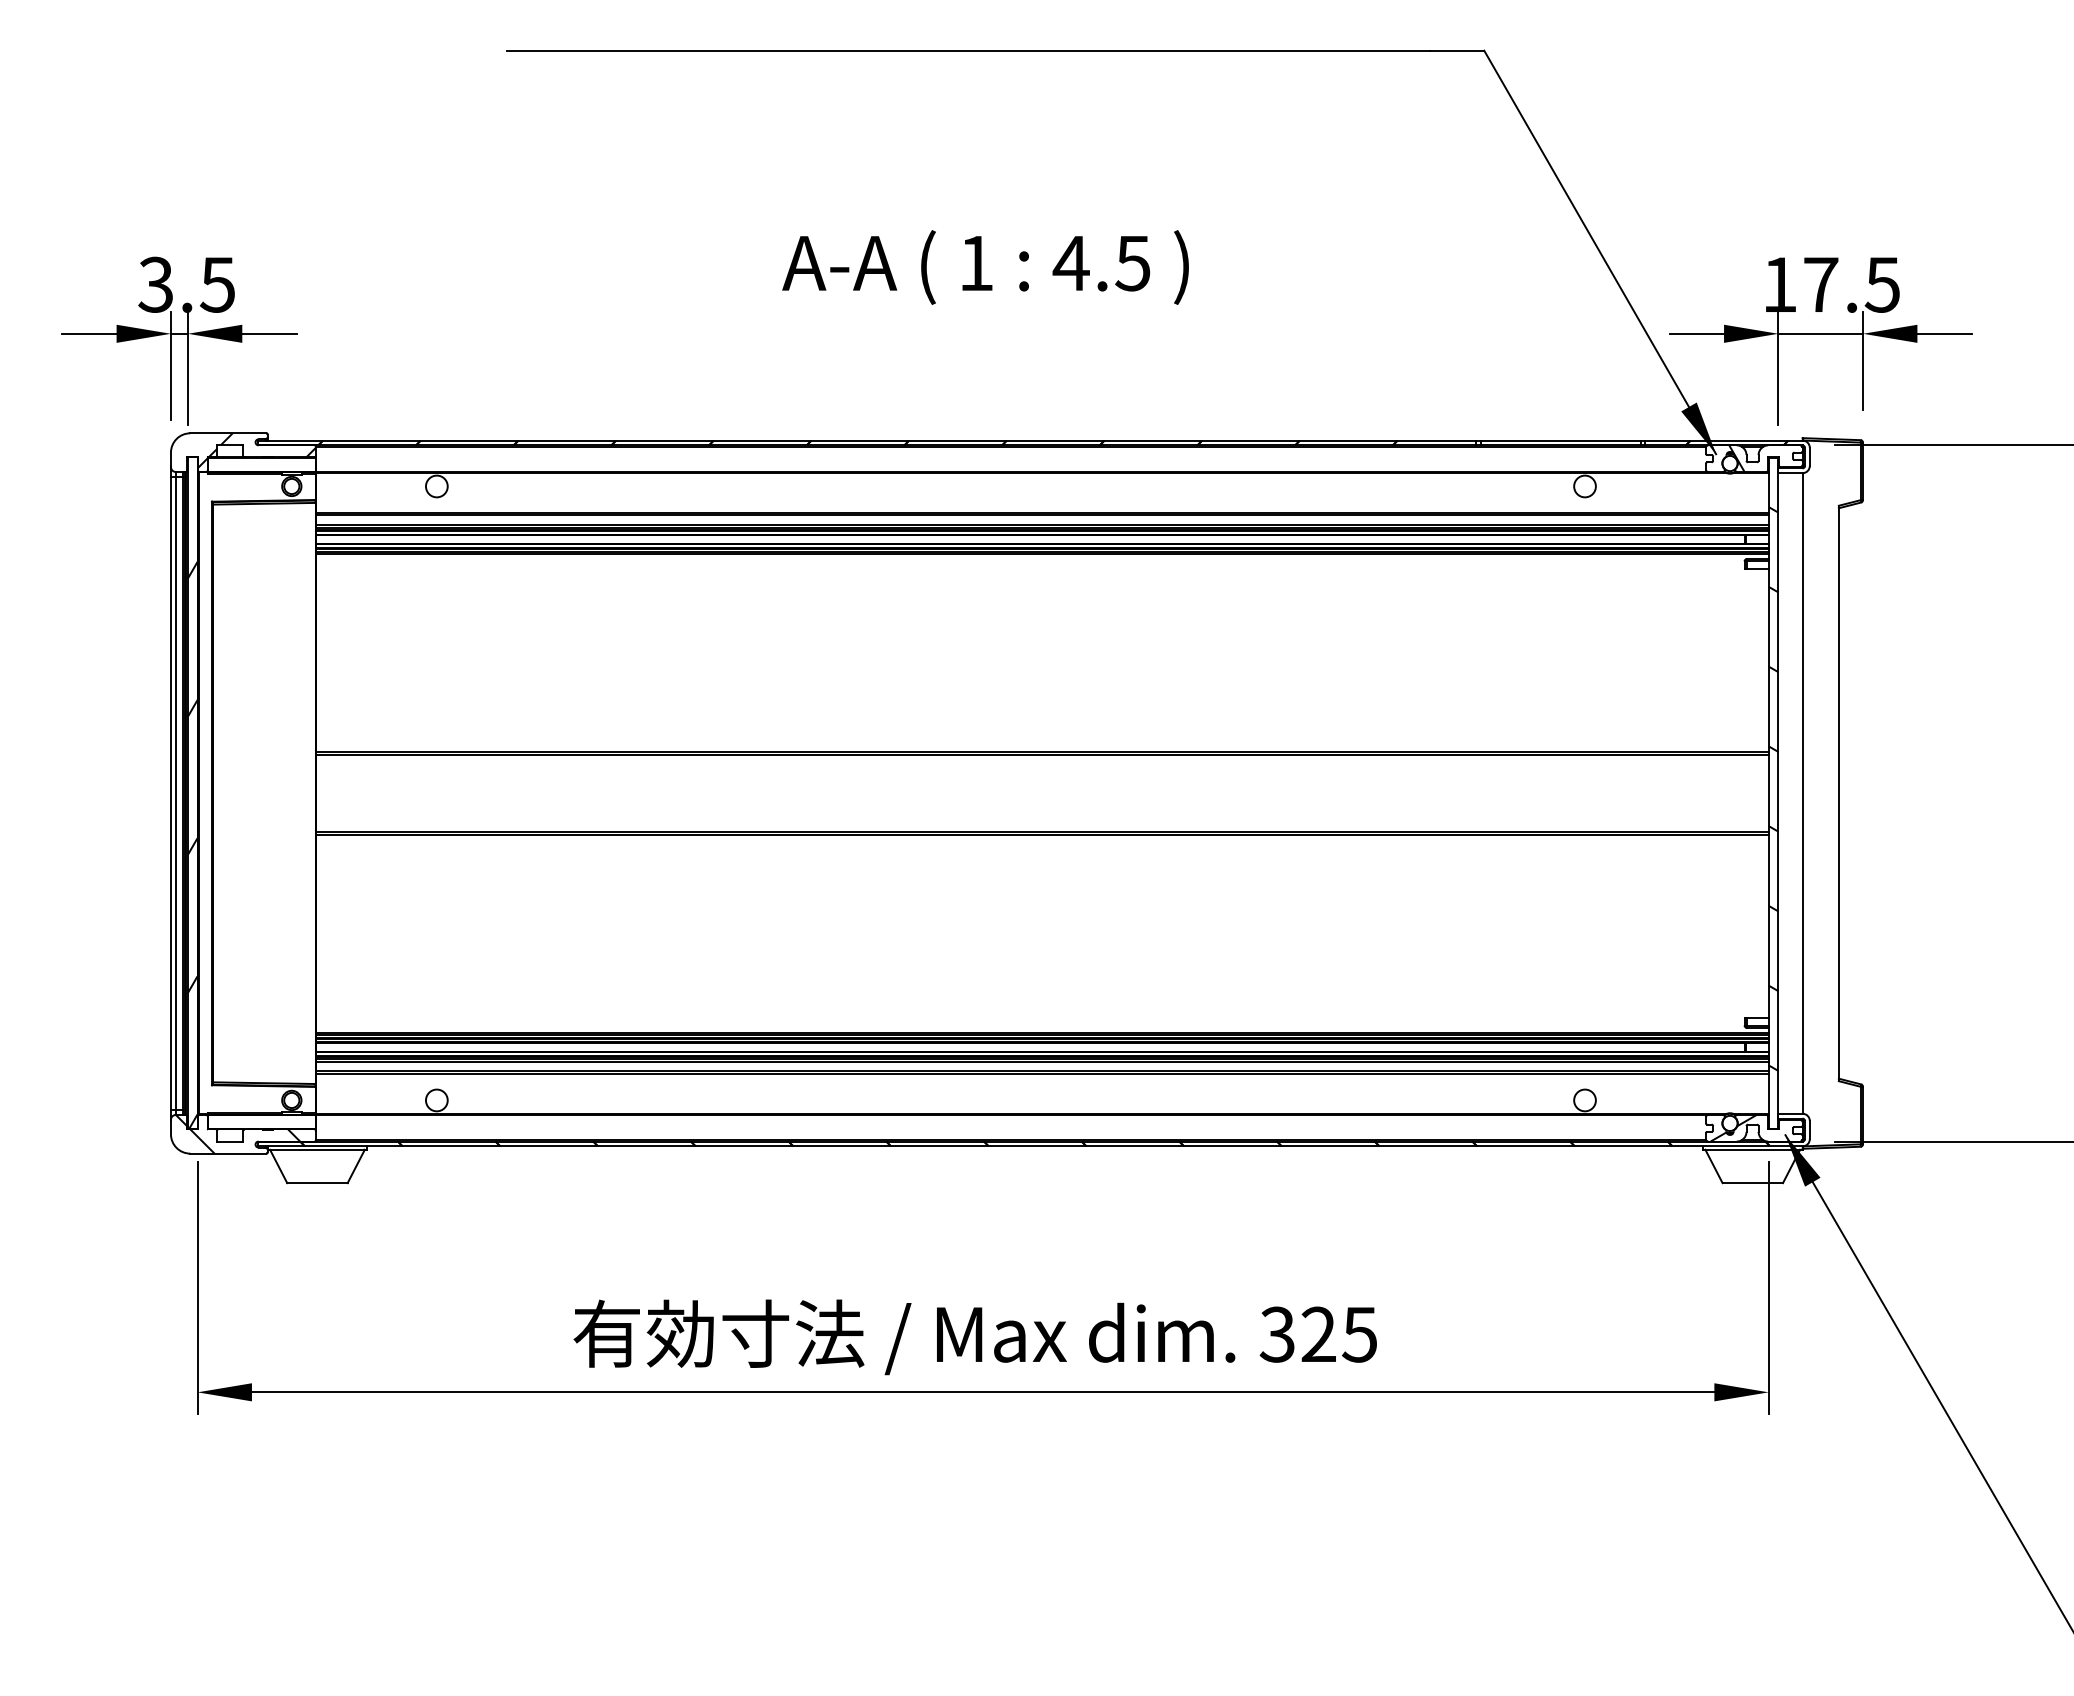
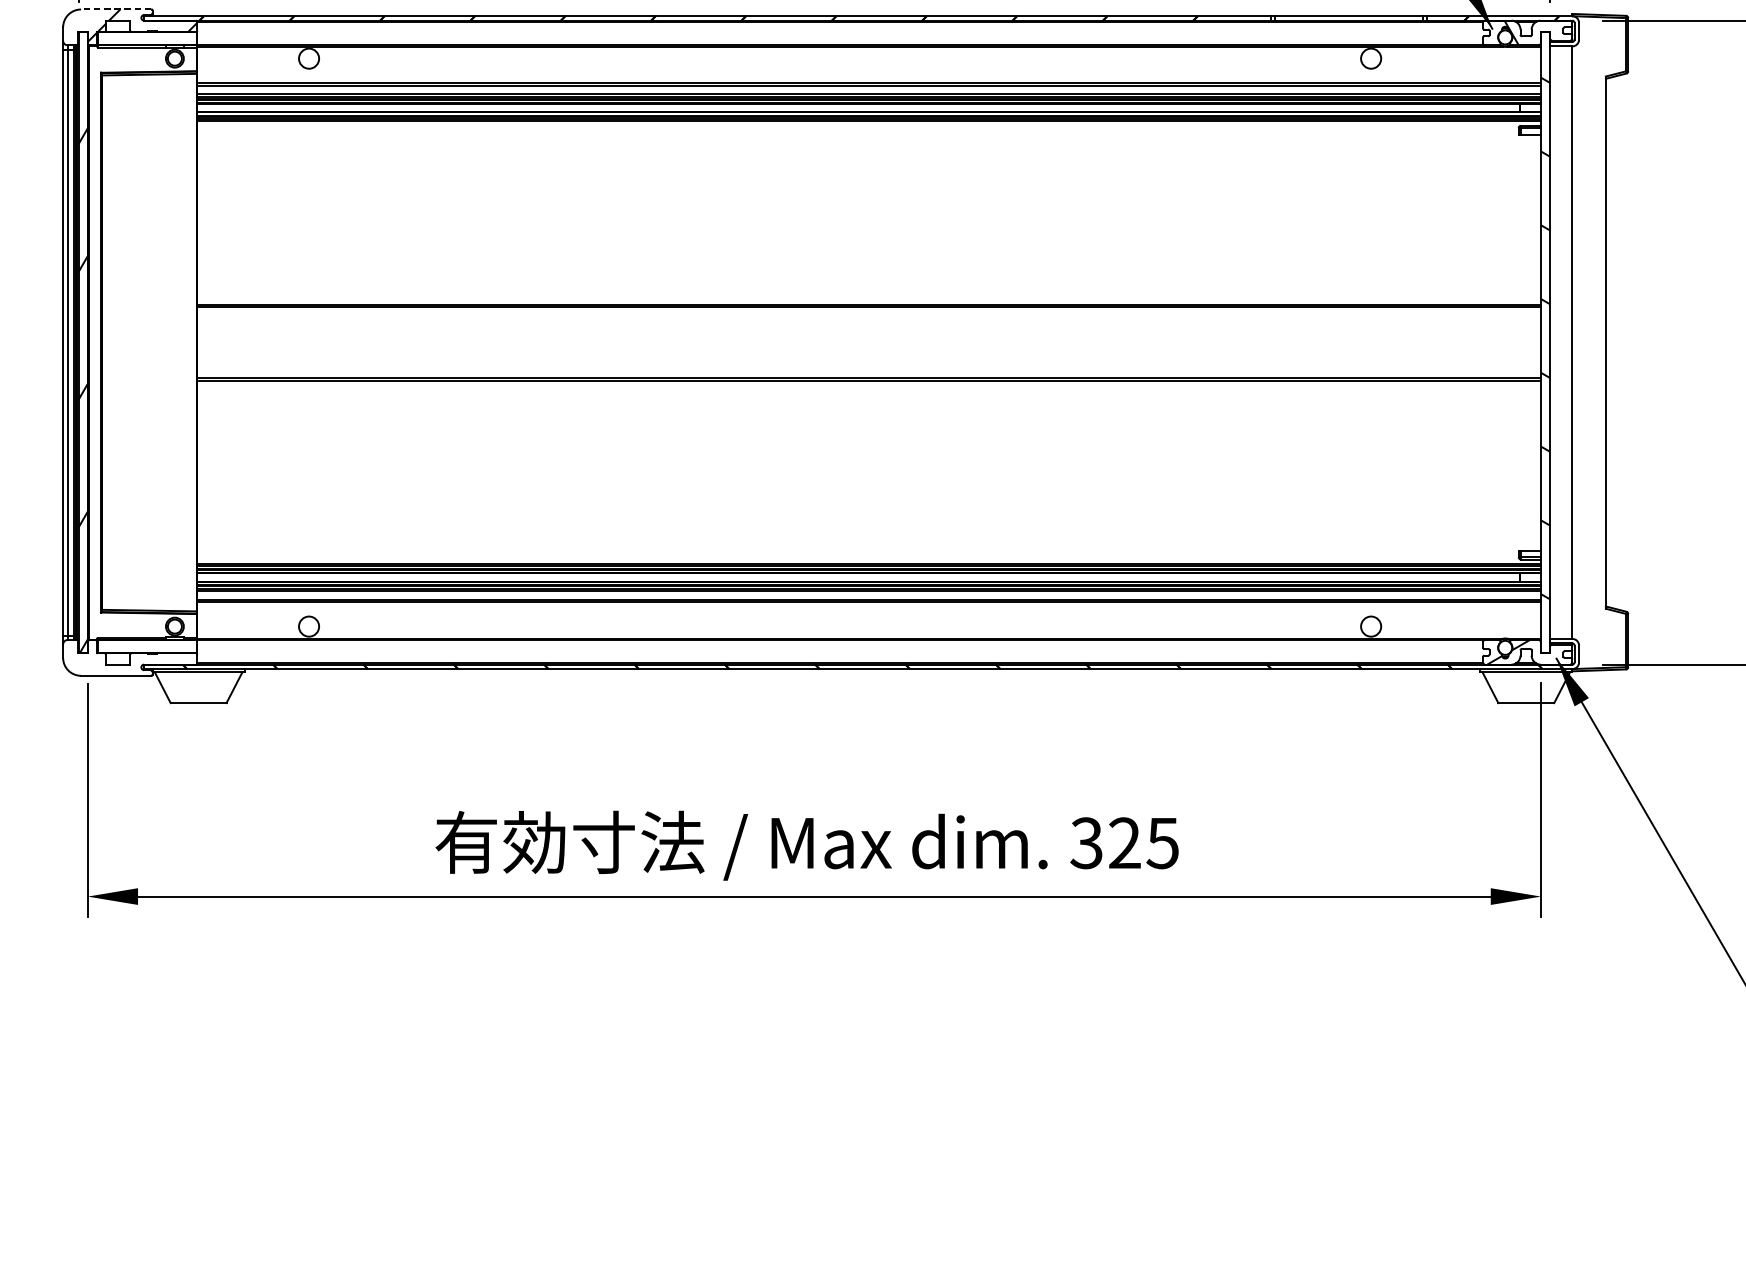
line: (228, 433) -> (116, 9), solid -> dashed
hatch: (237, 1133) -> (124, 657), removed

